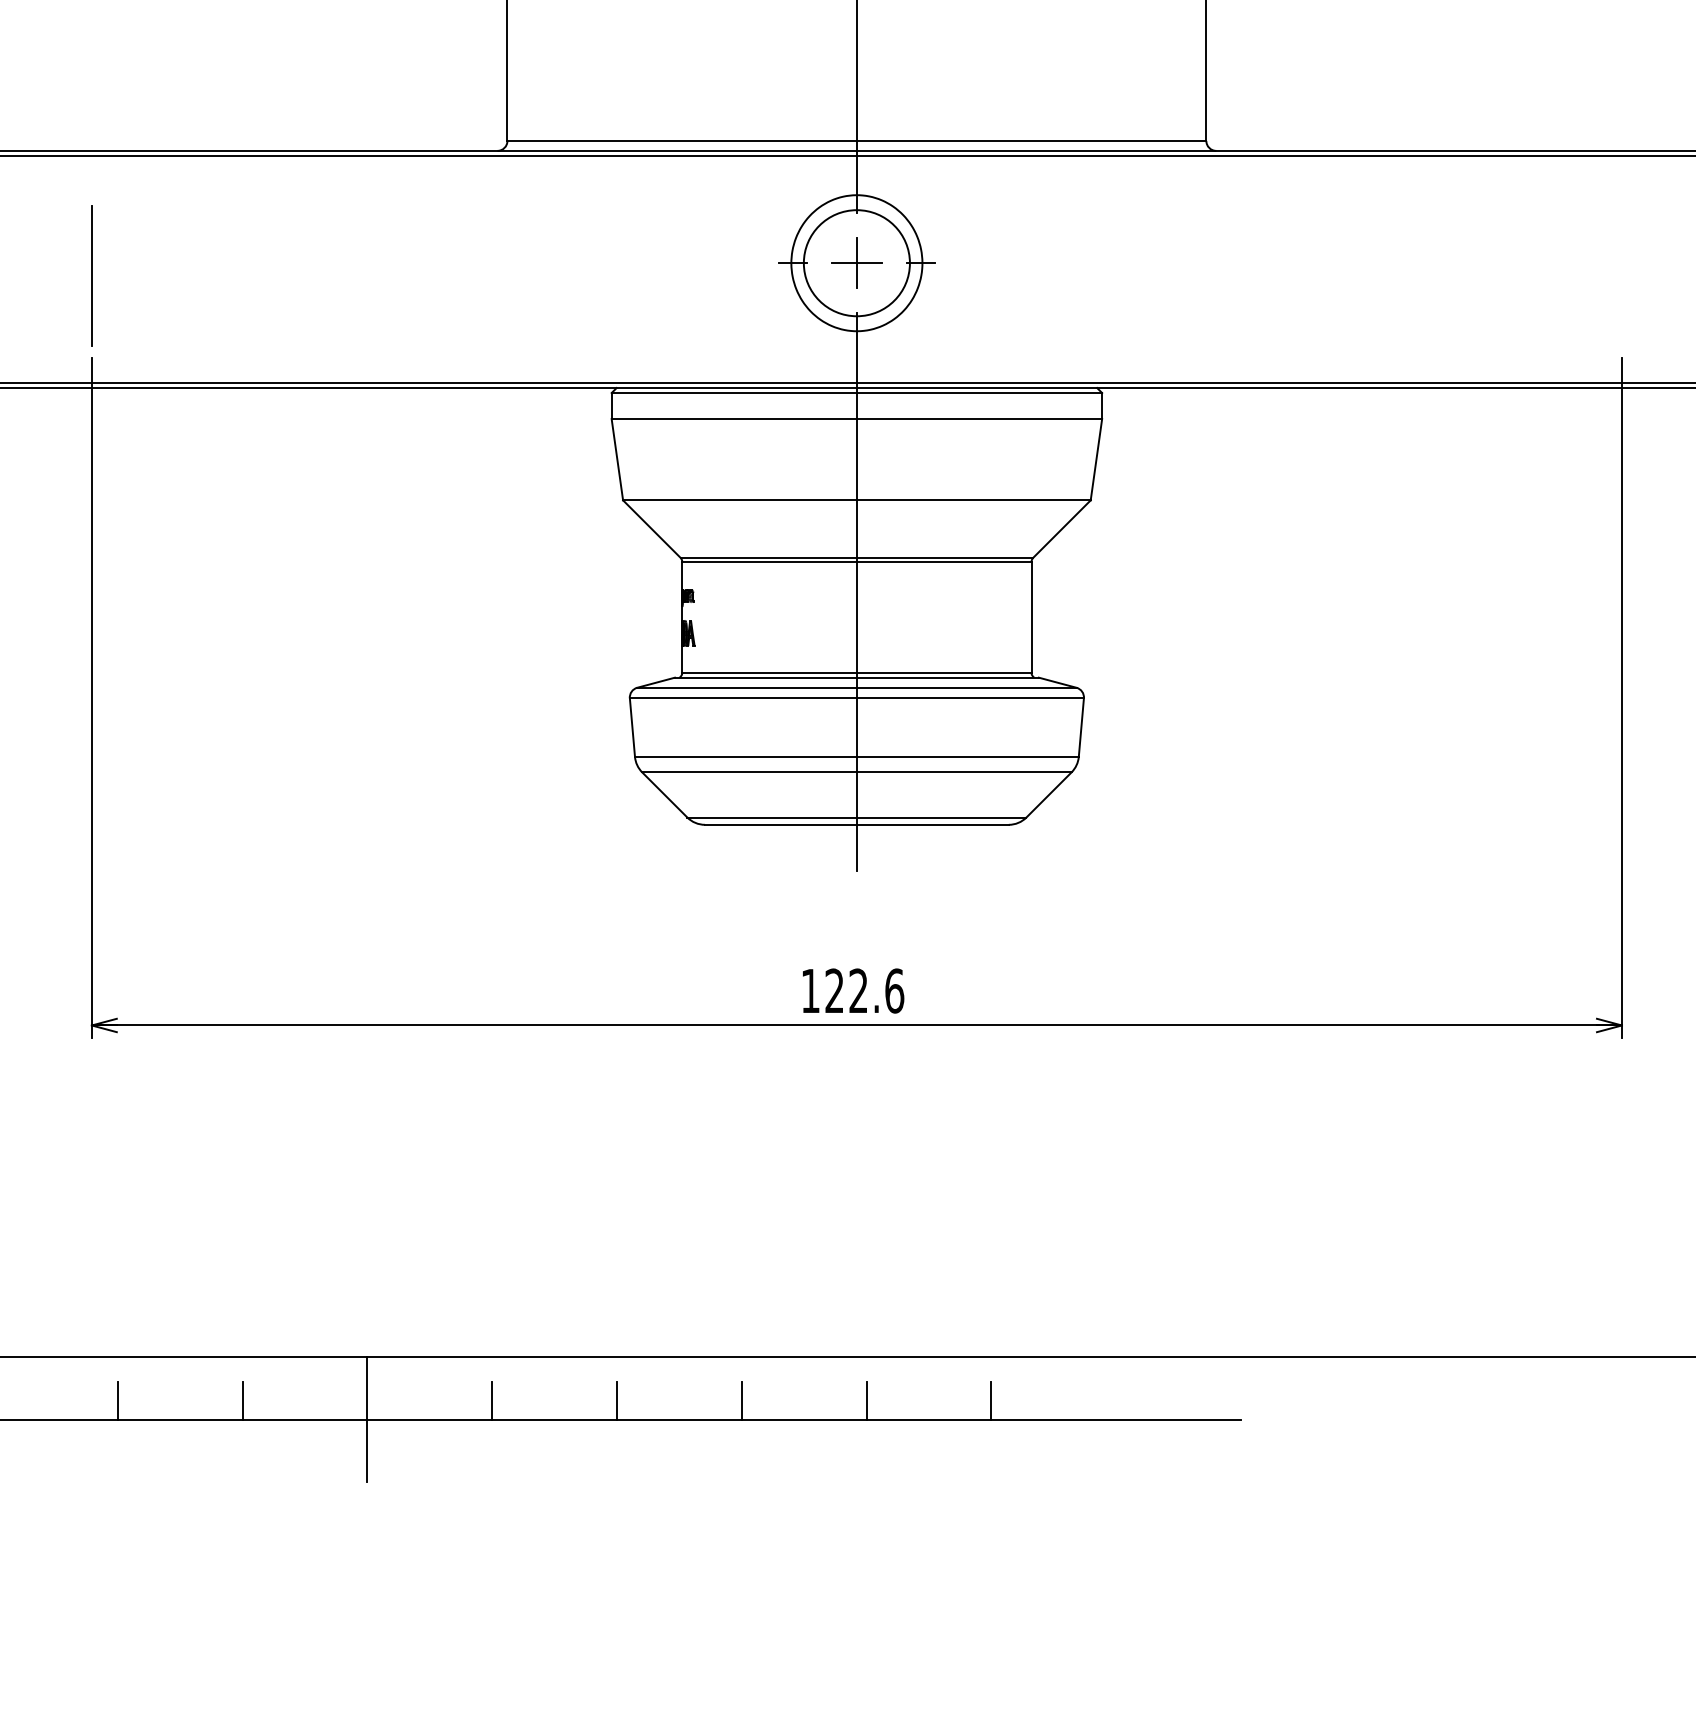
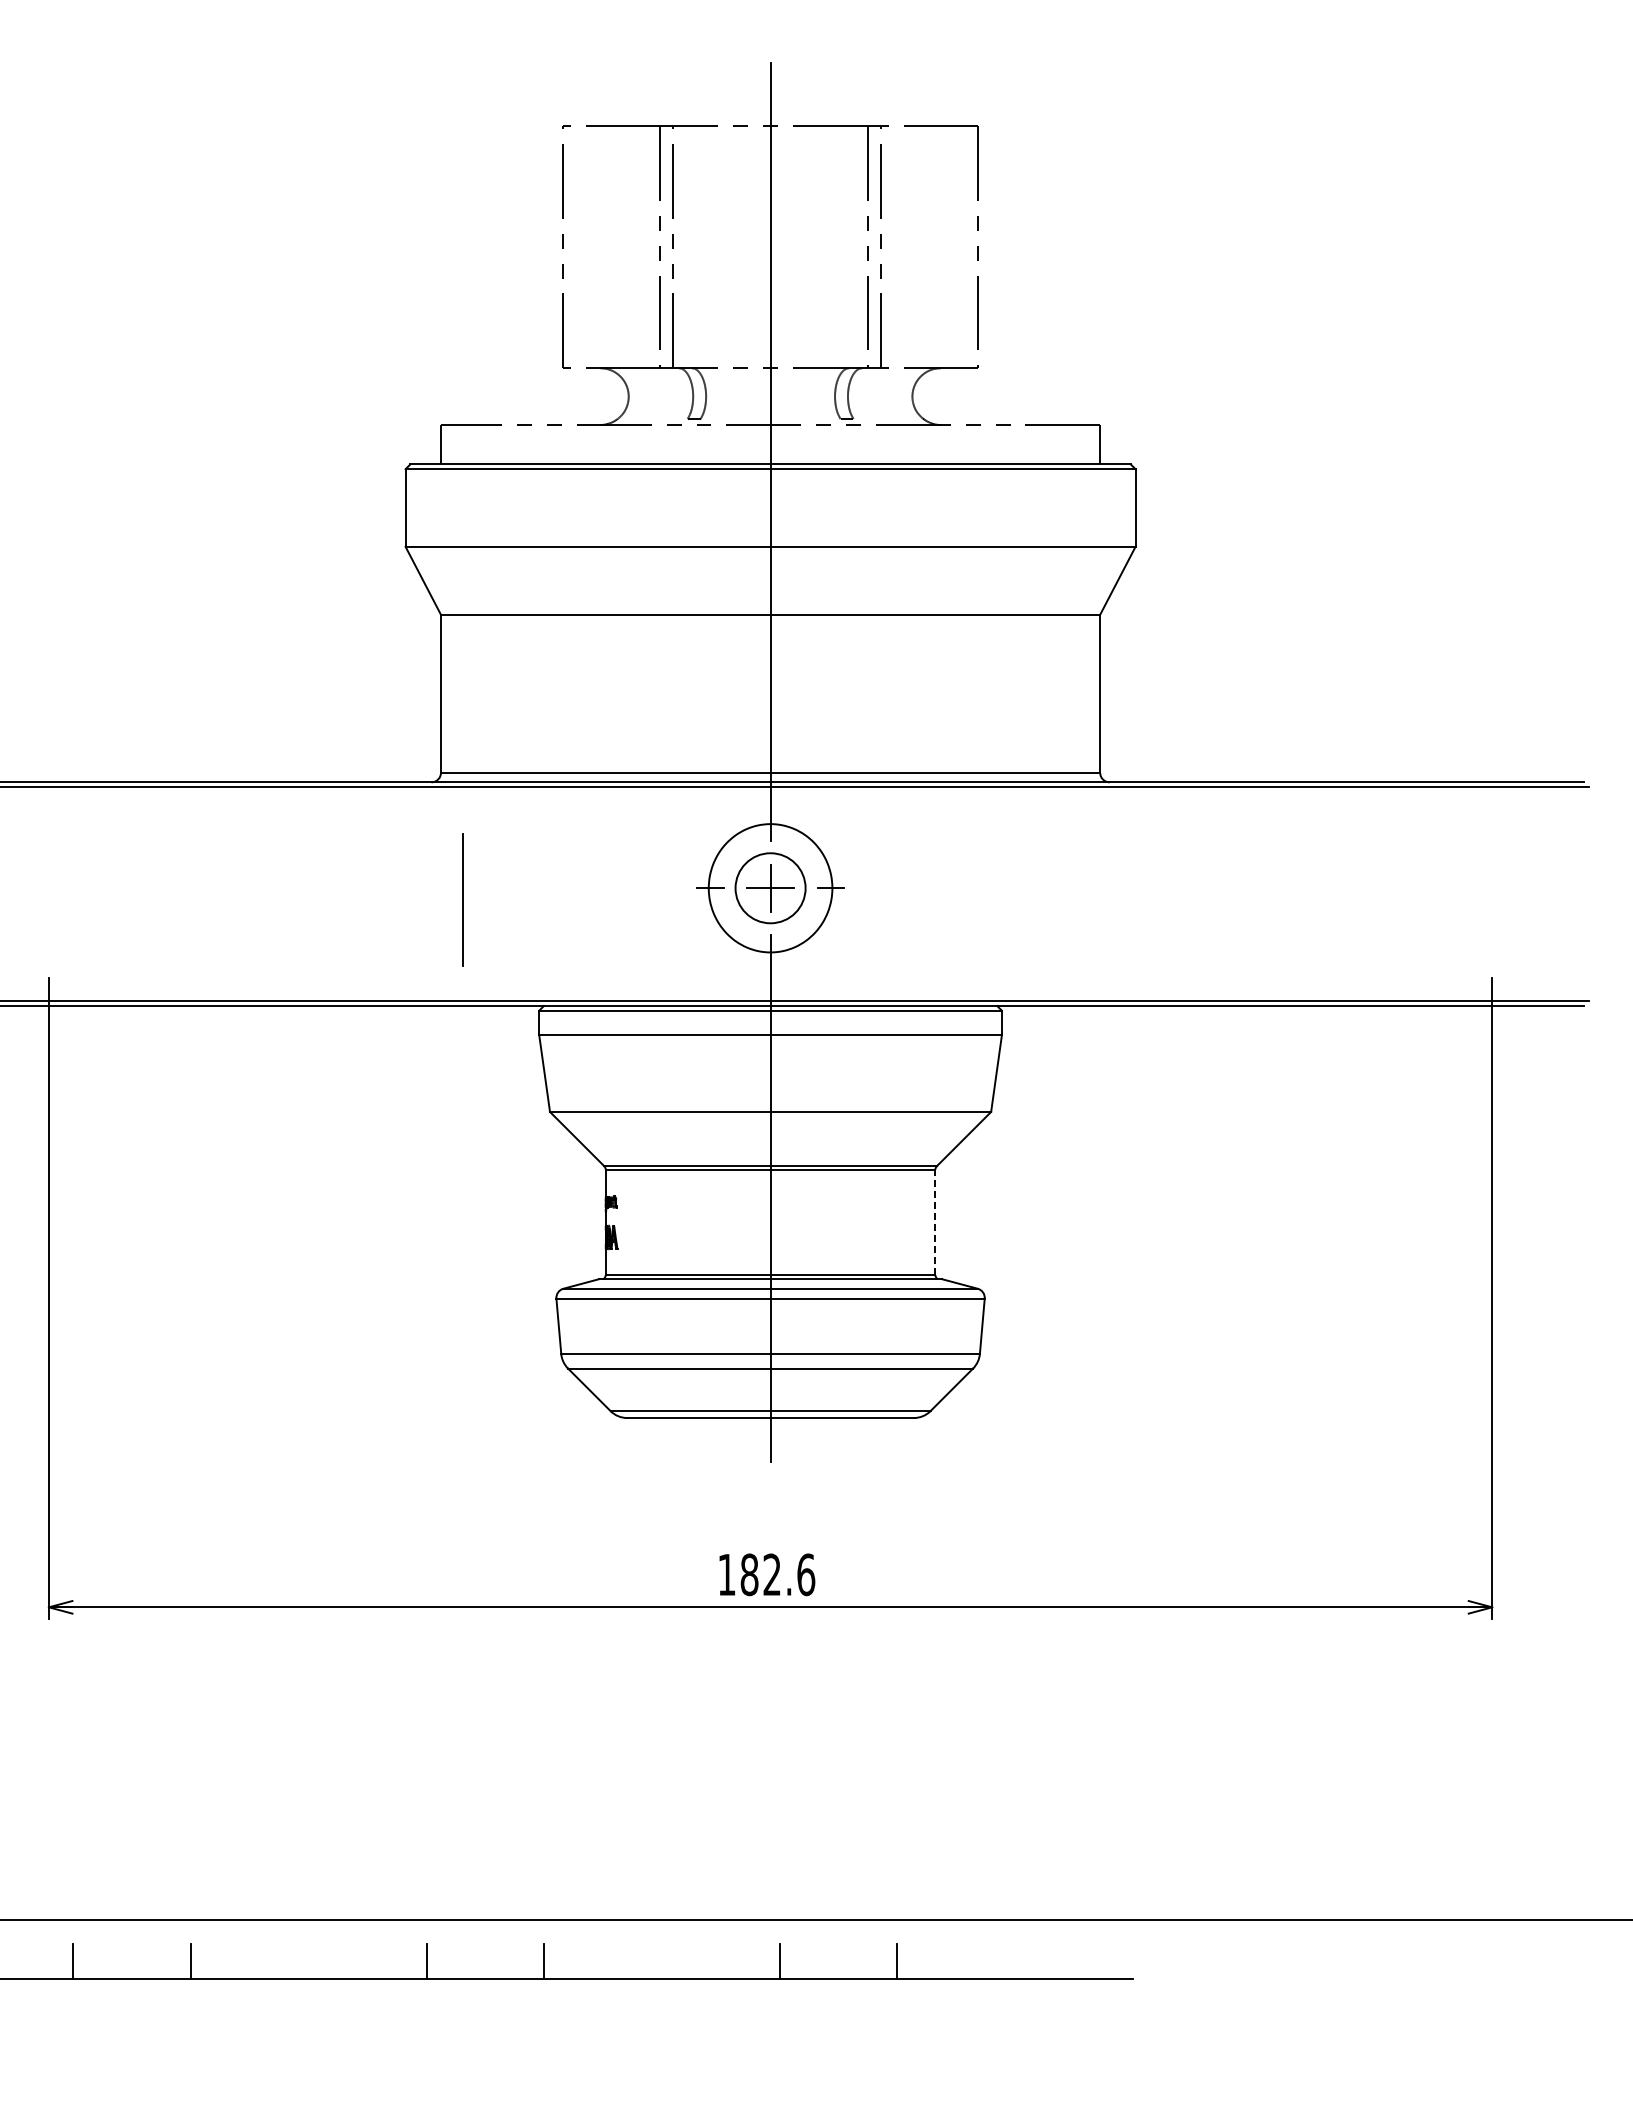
circle: (856, 263) -> (770, 888), size x0.7
line: (91, 275) -> (462, 899), moved
line: (1031, 617) -> (935, 1222), solid -> dashed
text: (834, 990) -> (749, 1574), 122.6 -> 182.6
line: (742, 1400) -> (662, 1961), removed
line: (367, 1418) -> (308, 1978), removed

